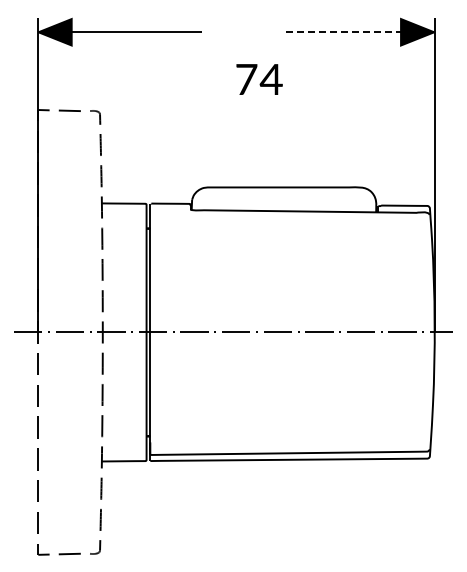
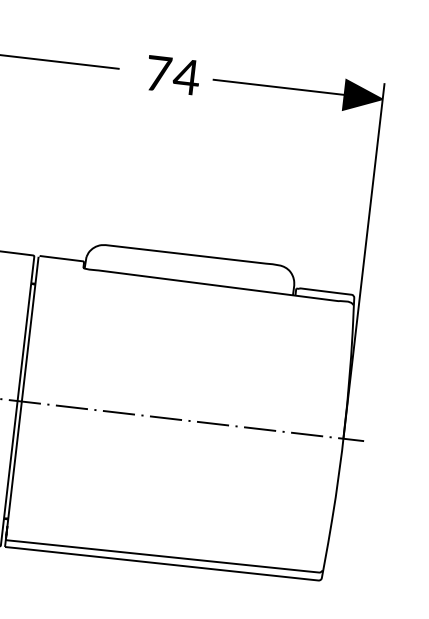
line: (349, 32) -> (286, 88), dashed -> solid
text: (259, 79) -> (173, 75), moved

